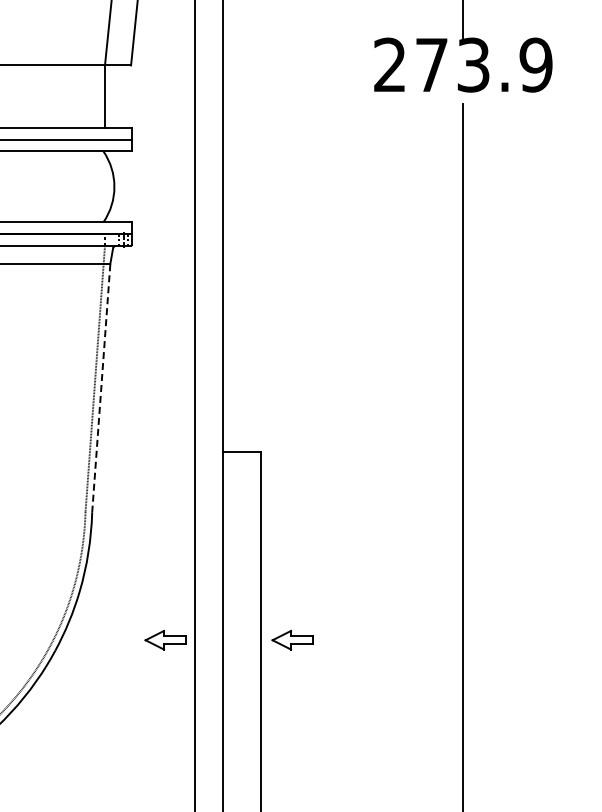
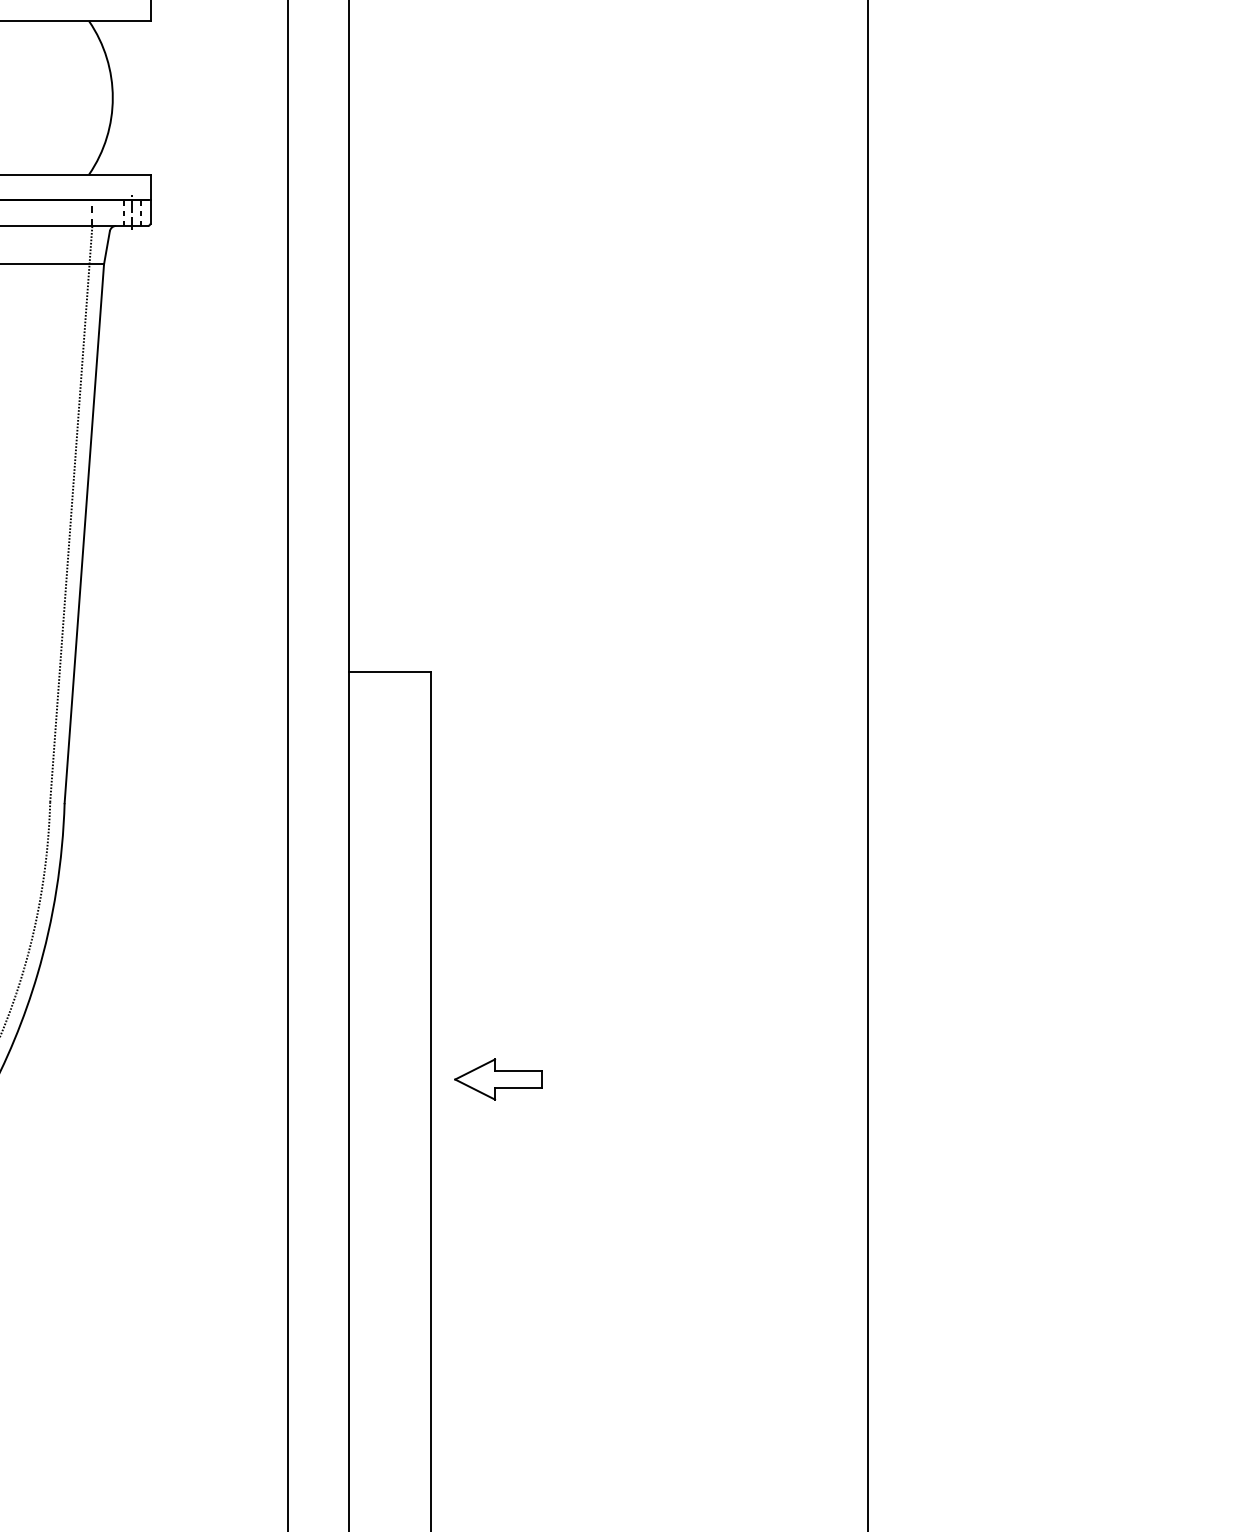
line: (101, 388) -> (84, 534), dashed -> solid
part: (165, 640) -> (223, 1080), removed

